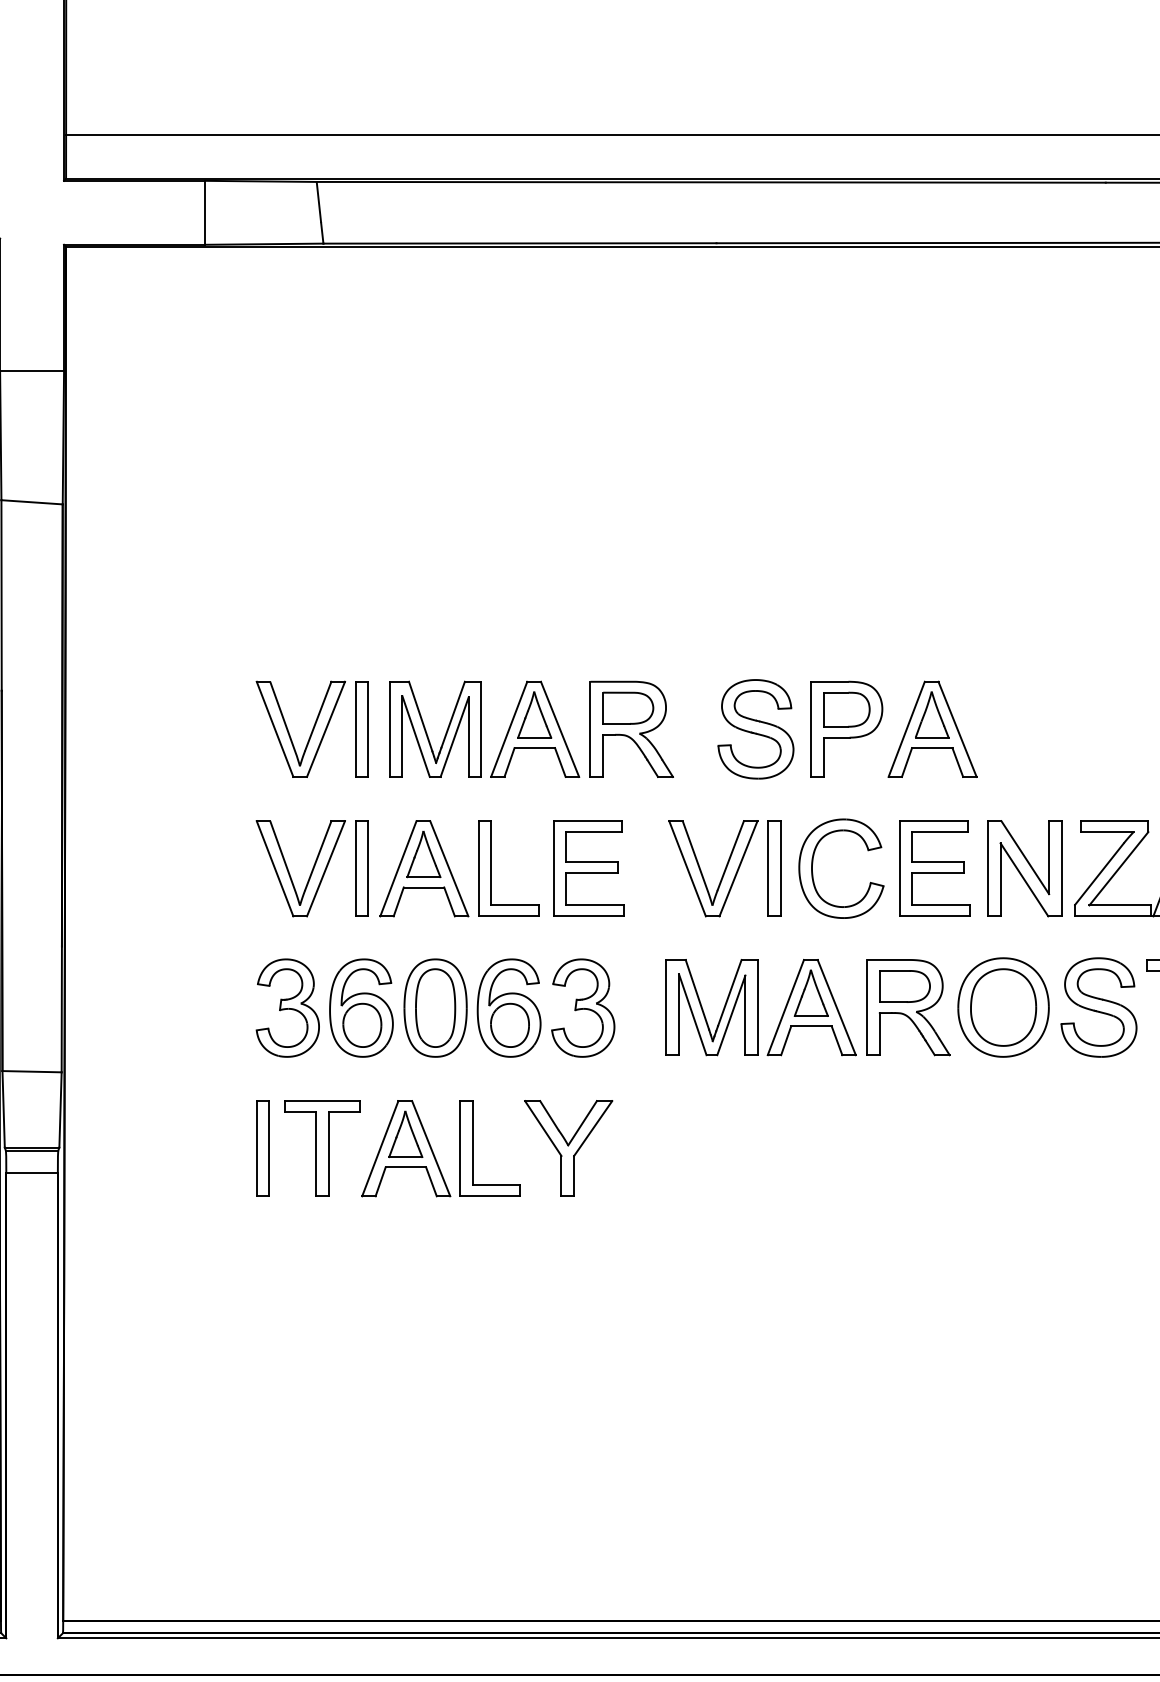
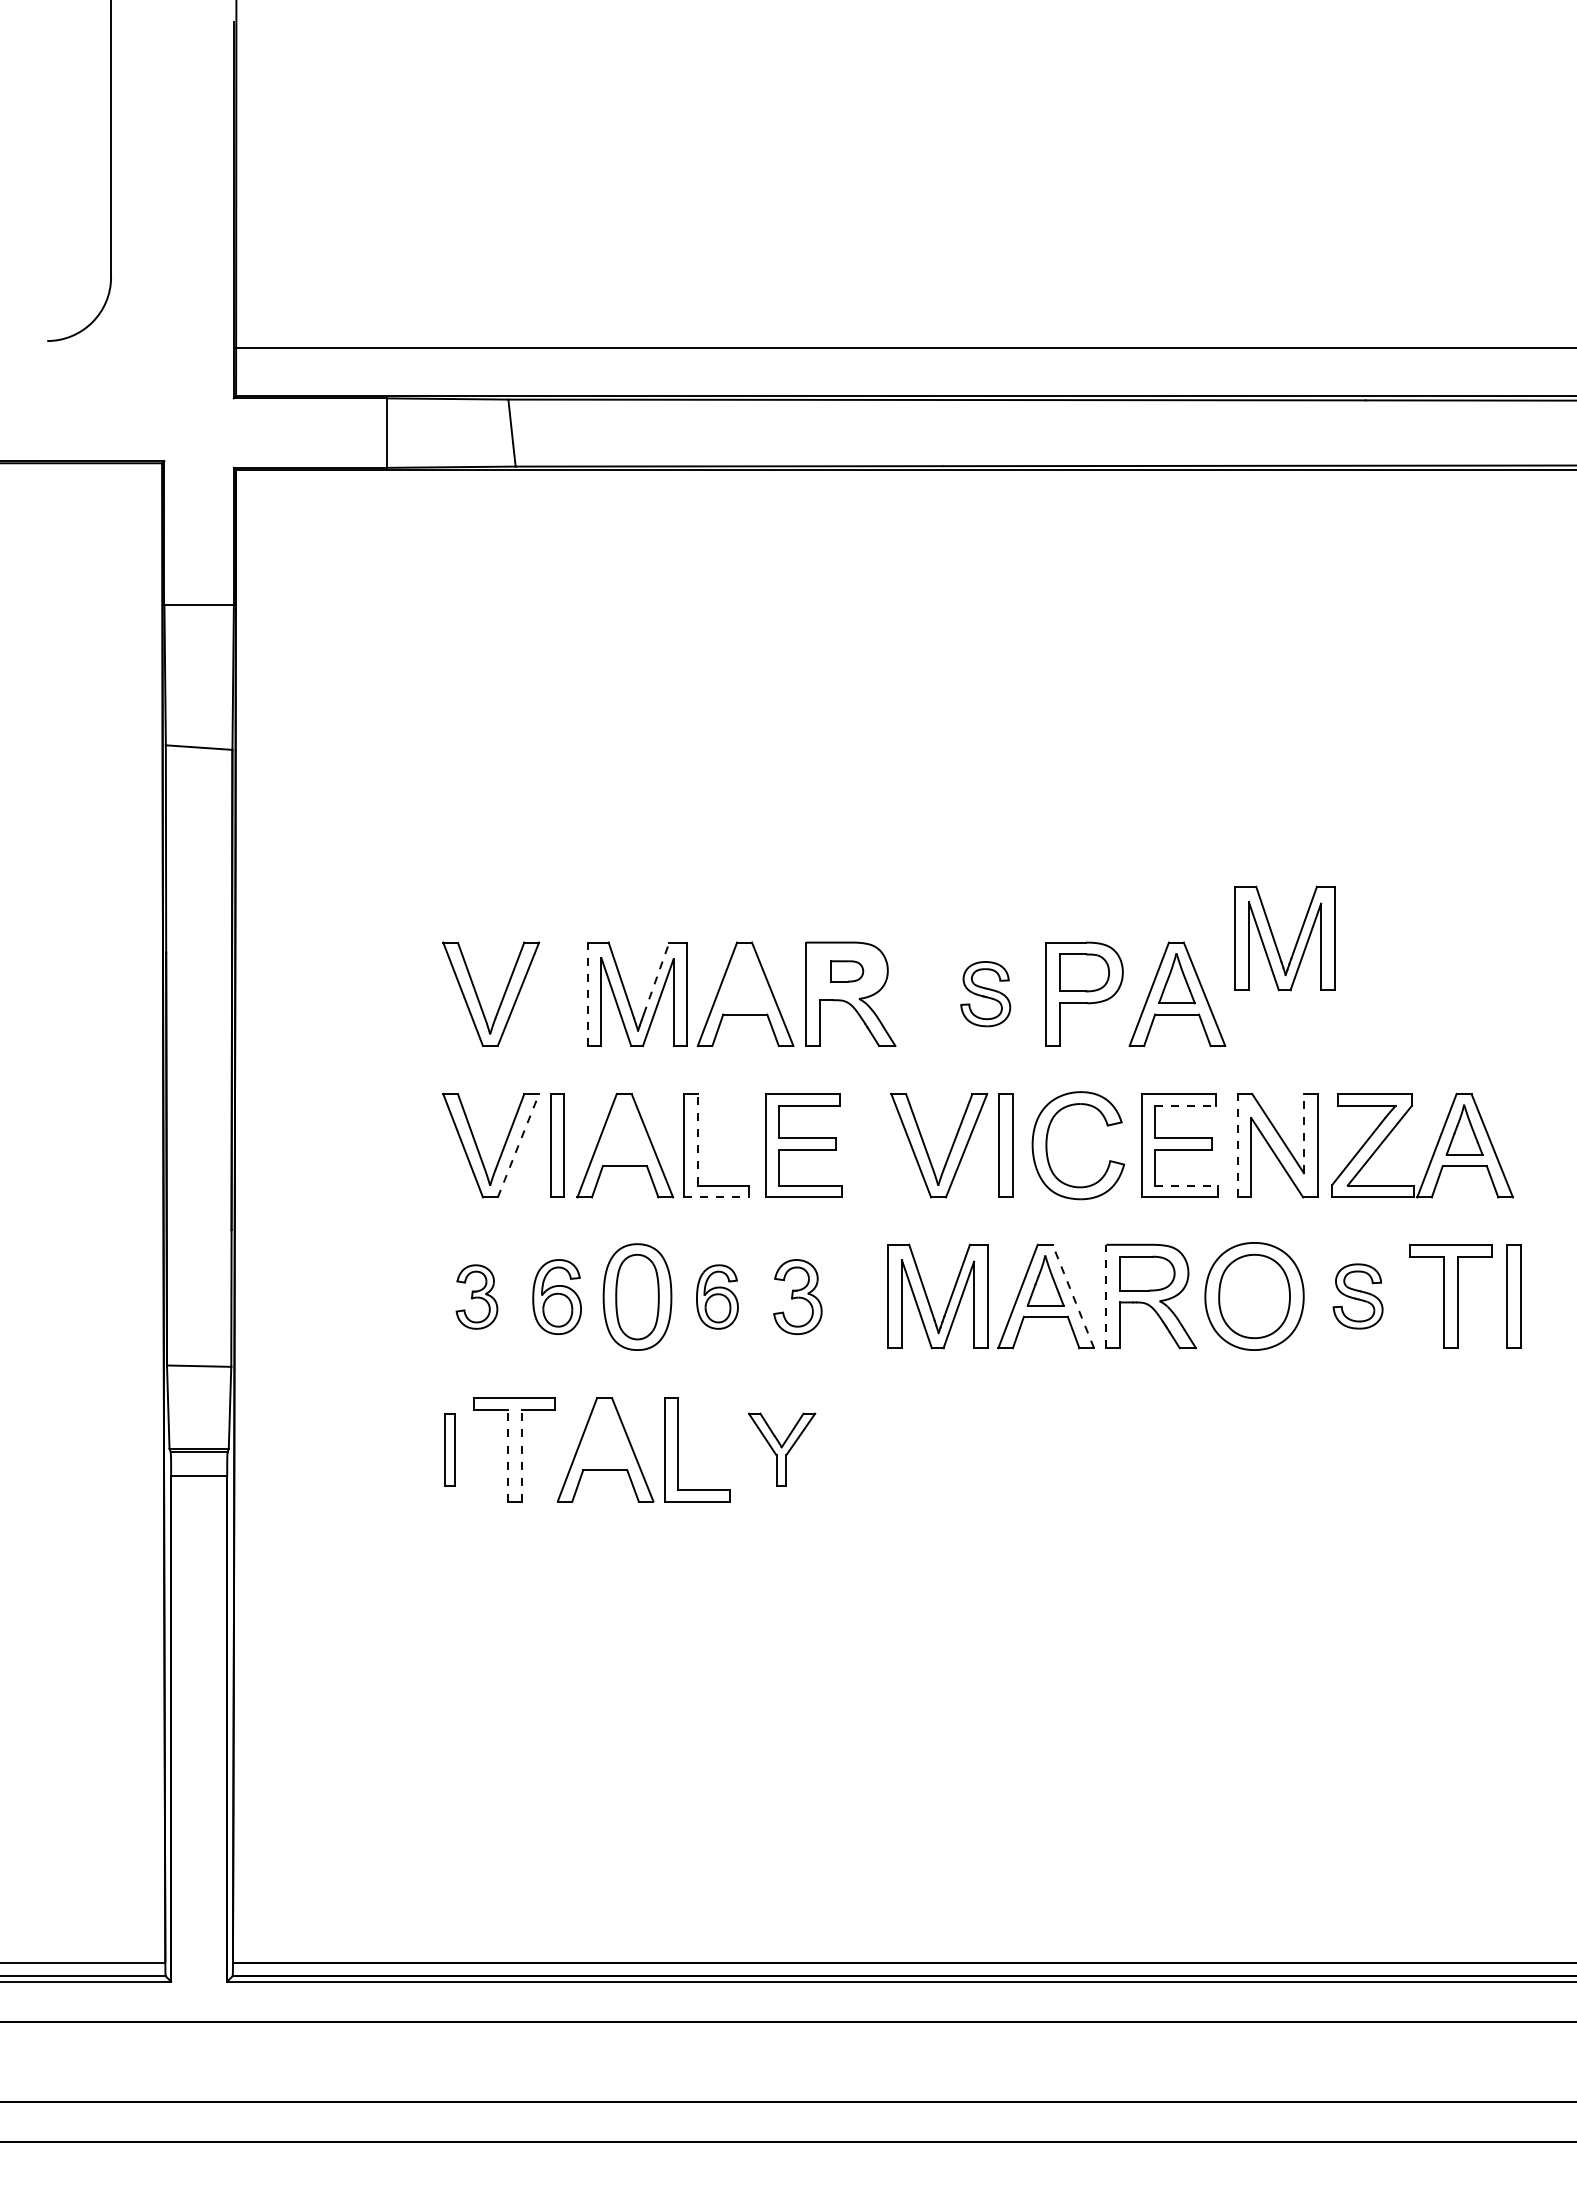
part: (1022, 679) -> (1275, 940), added
part: (627, 708) -> (846, 971), size x0.6
line: (453, 714) -> (656, 978), solid -> dashed
part: (534, 714) -> (745, 978), removed
part: (755, 728) -> (985, 993), size x0.6
part: (361, 729) -> (557, 994), removed
line: (389, 729) -> (587, 994), solid -> dashed
line: (940, 831) -> (1186, 1105), solid -> dashed
part: (423, 853) -> (624, 1129), removed
line: (1049, 857) -> (1304, 1133), solid -> dashed
line: (490, 863) -> (697, 1139), solid -> dashed
line: (326, 868) -> (518, 1145), solid -> dashed
line: (987, 868) -> (1237, 1145), solid -> dashed
line: (941, 905) -> (1187, 1185), solid -> dashed
line: (508, 916) -> (716, 1197), solid -> dashed
part: (287, 1007) -> (476, 1296), size x0.6
part: (361, 1007) -> (557, 1296), size x0.7
part: (509, 1007) -> (717, 1296), size x0.6
part: (582, 1007) -> (797, 1296), size x0.7
line: (836, 1007) -> (1073, 1296), solid -> dashed
line: (867, 1007) -> (1106, 1296), solid -> dashed
part: (1098, 1007) -> (1357, 1296), size x0.6
part: (406, 1133) -> (605, 1433), removed
part: (262, 1148) -> (449, 1449), size x0.7
part: (568, 1148) -> (781, 1449), size x0.7
line: (315, 1153) -> (507, 1455), solid -> dashed
line: (328, 1153) -> (521, 1455), solid -> dashed

